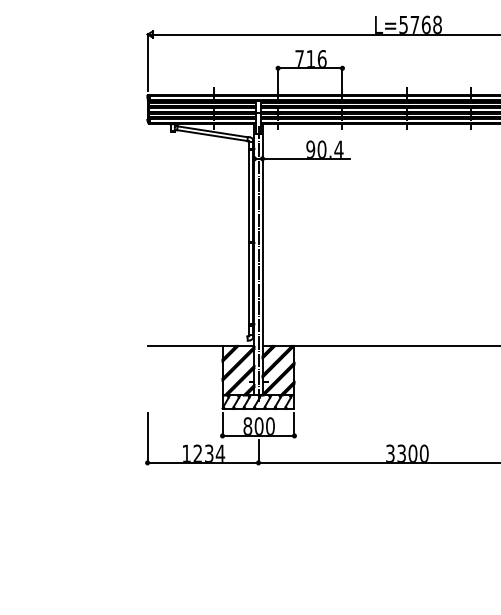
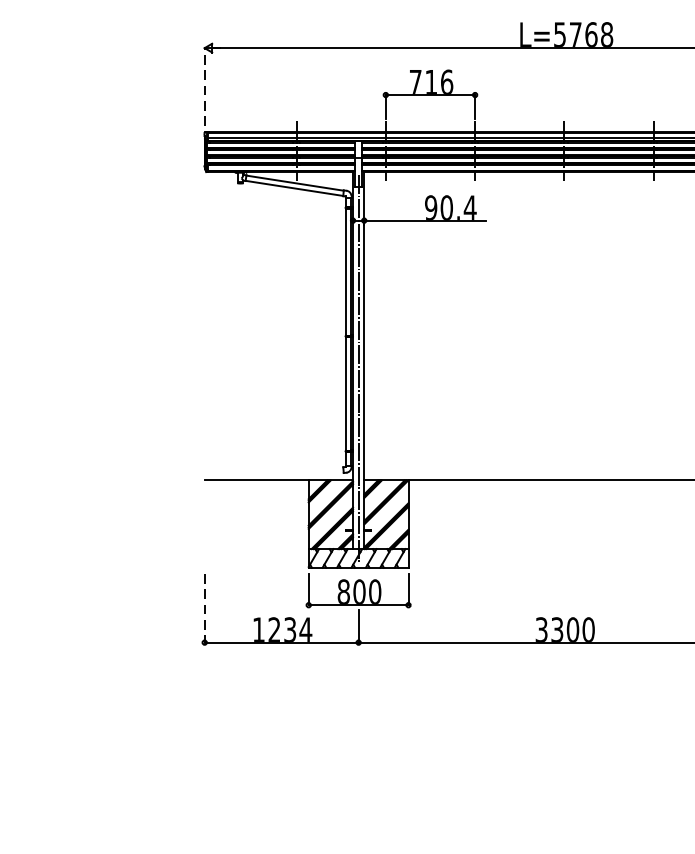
line: (147, 62) -> (204, 86), solid -> dashed
line: (147, 438) -> (204, 608), solid -> dashed

